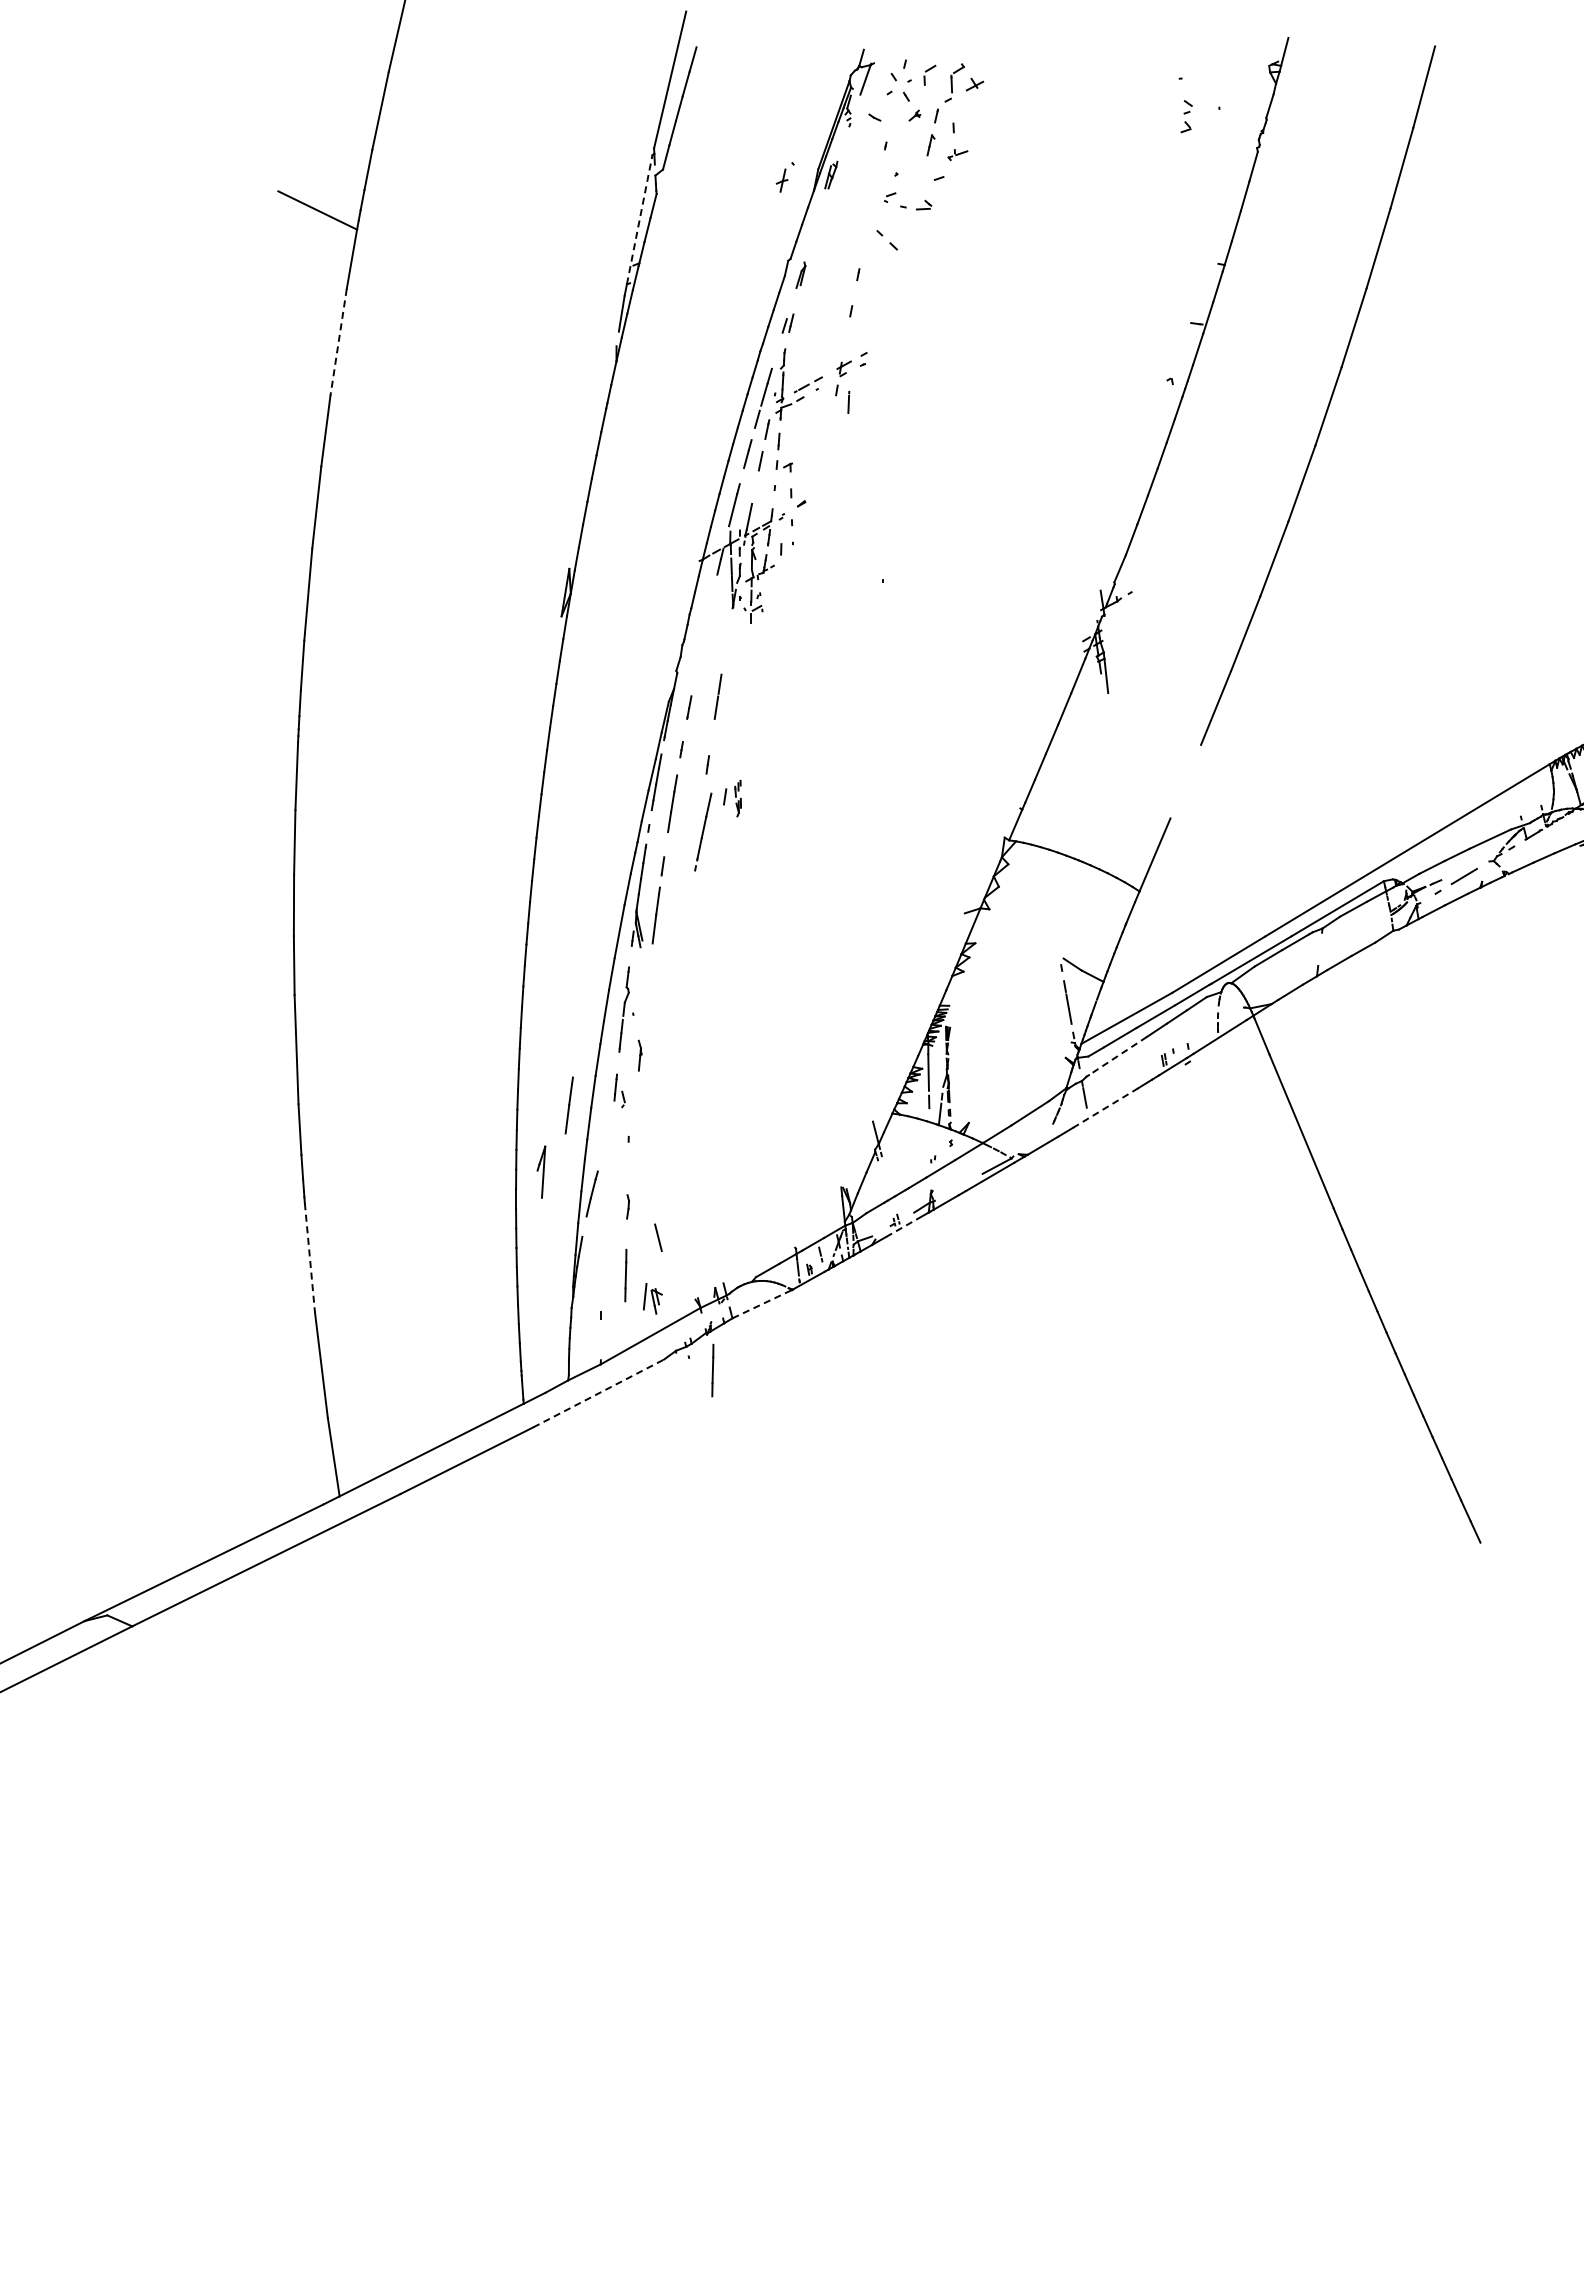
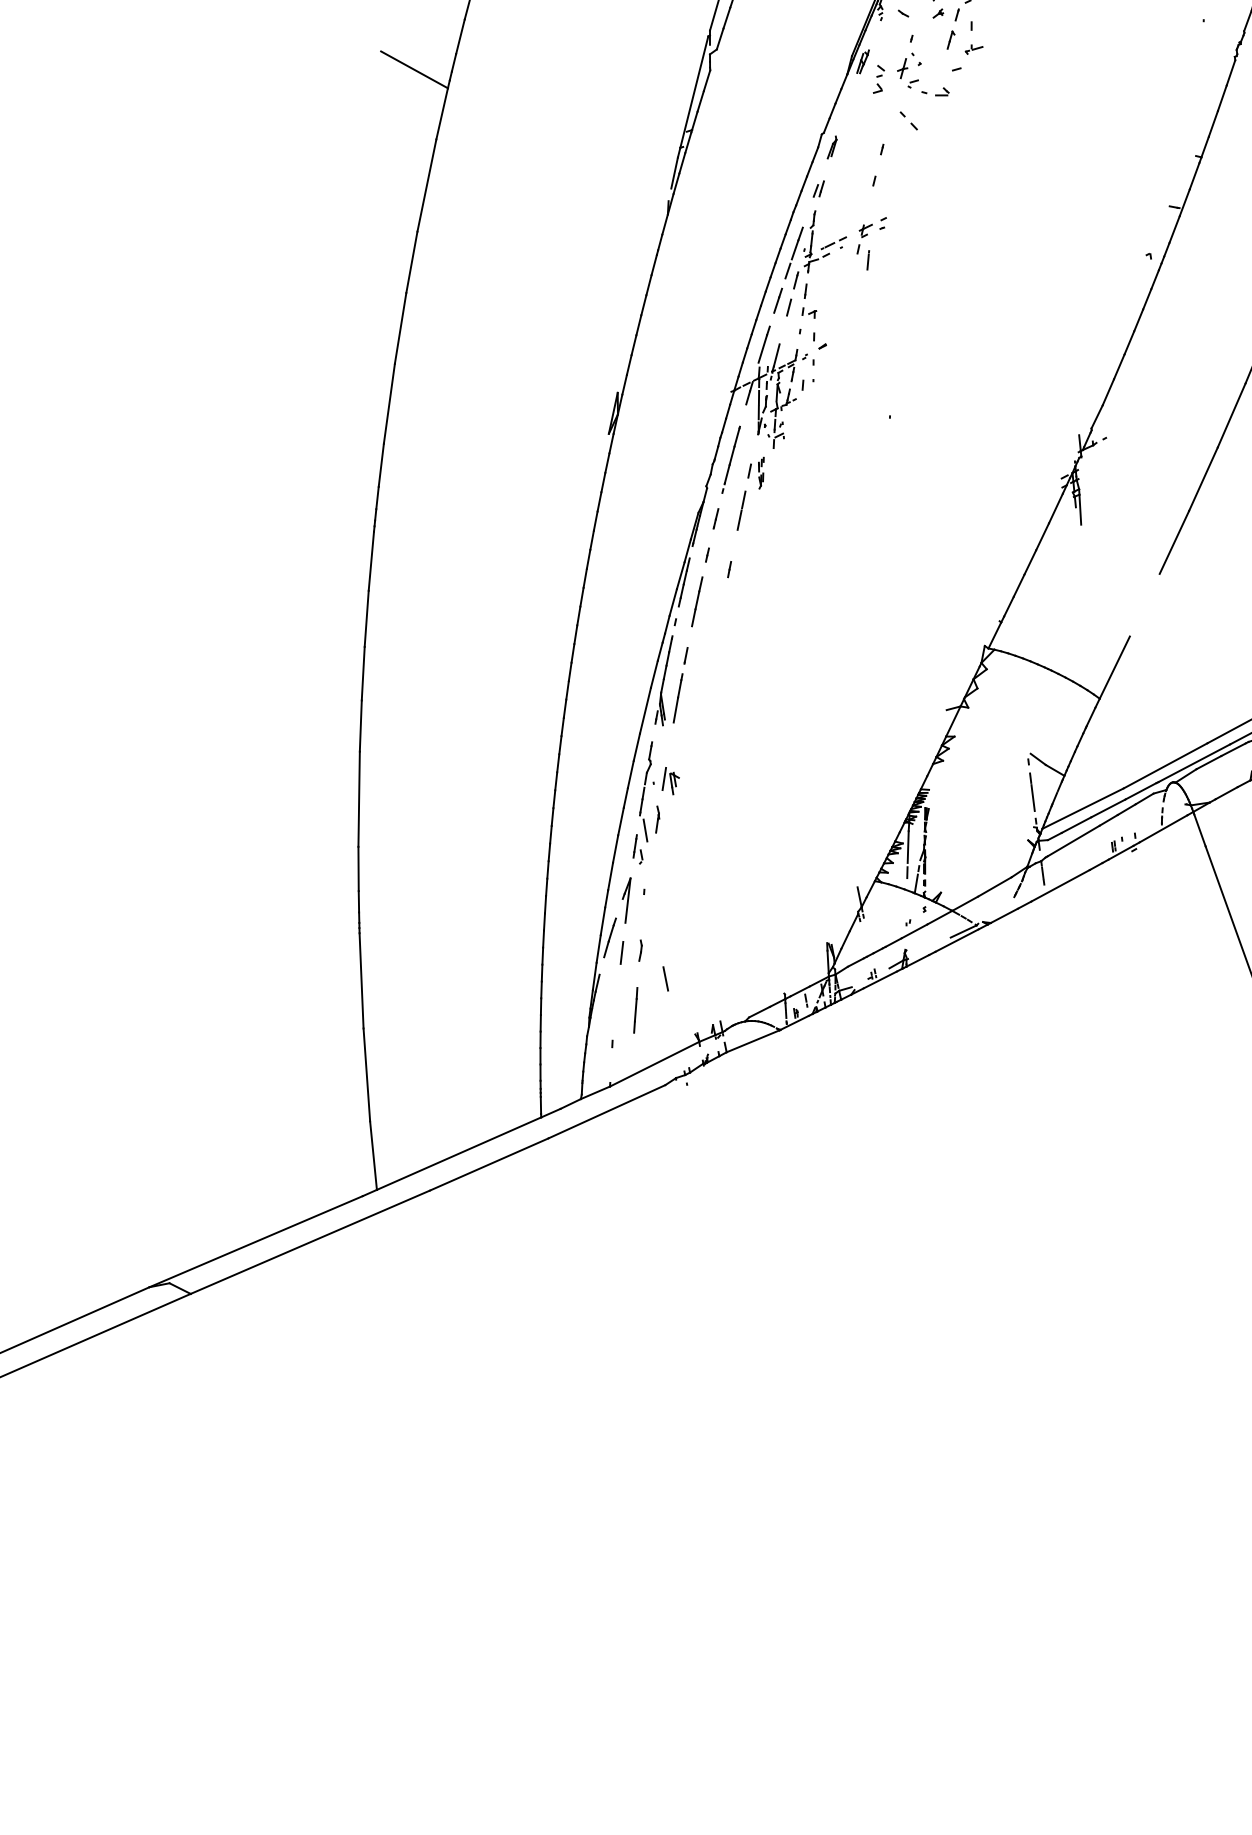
part: (1186, 116) -> (878, 79), moved
part: (784, 177) -> (904, 65), moved
line: (639, 219) -> (694, 91), dashed -> solid
line: (338, 342) -> (426, 185), dashed -> solid
part: (732, 798) -> (756, 472), moved
line: (703, 831) -> (731, 459), moved
line: (1117, 1056) -> (1073, 841), dashed -> solid
line: (626, 1068) -> (645, 830), added
line: (568, 1105) -> (593, 859), removed
line: (1105, 1107) -> (1060, 885), dashed -> solid
part: (541, 1171) -> (626, 899), moved
line: (606, 1210) -> (621, 952), added
line: (904, 1226) -> (880, 979), dashed -> solid
line: (309, 1257) -> (361, 980), dashed -> solid
part: (652, 1298) -> (670, 780), moved
line: (762, 1304) -> (753, 1041), dashed -> solid
line: (712, 1370) -> (706, 1096), removed
line: (598, 1393) -> (606, 1111), dashed -> solid

